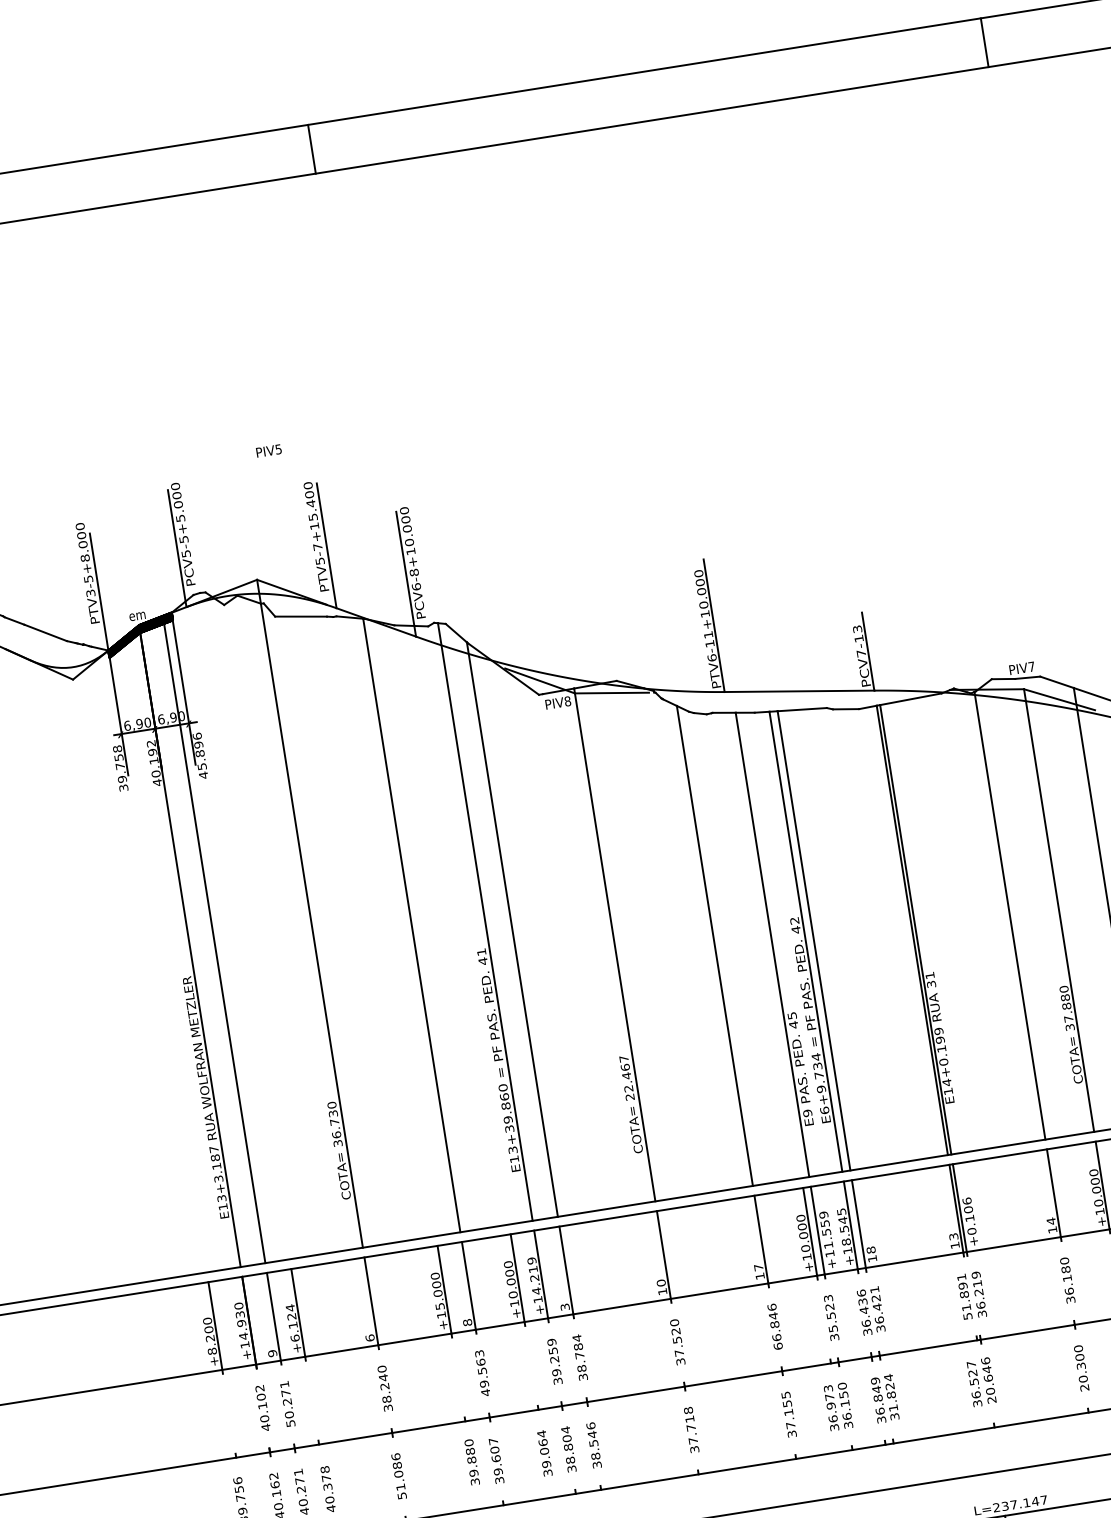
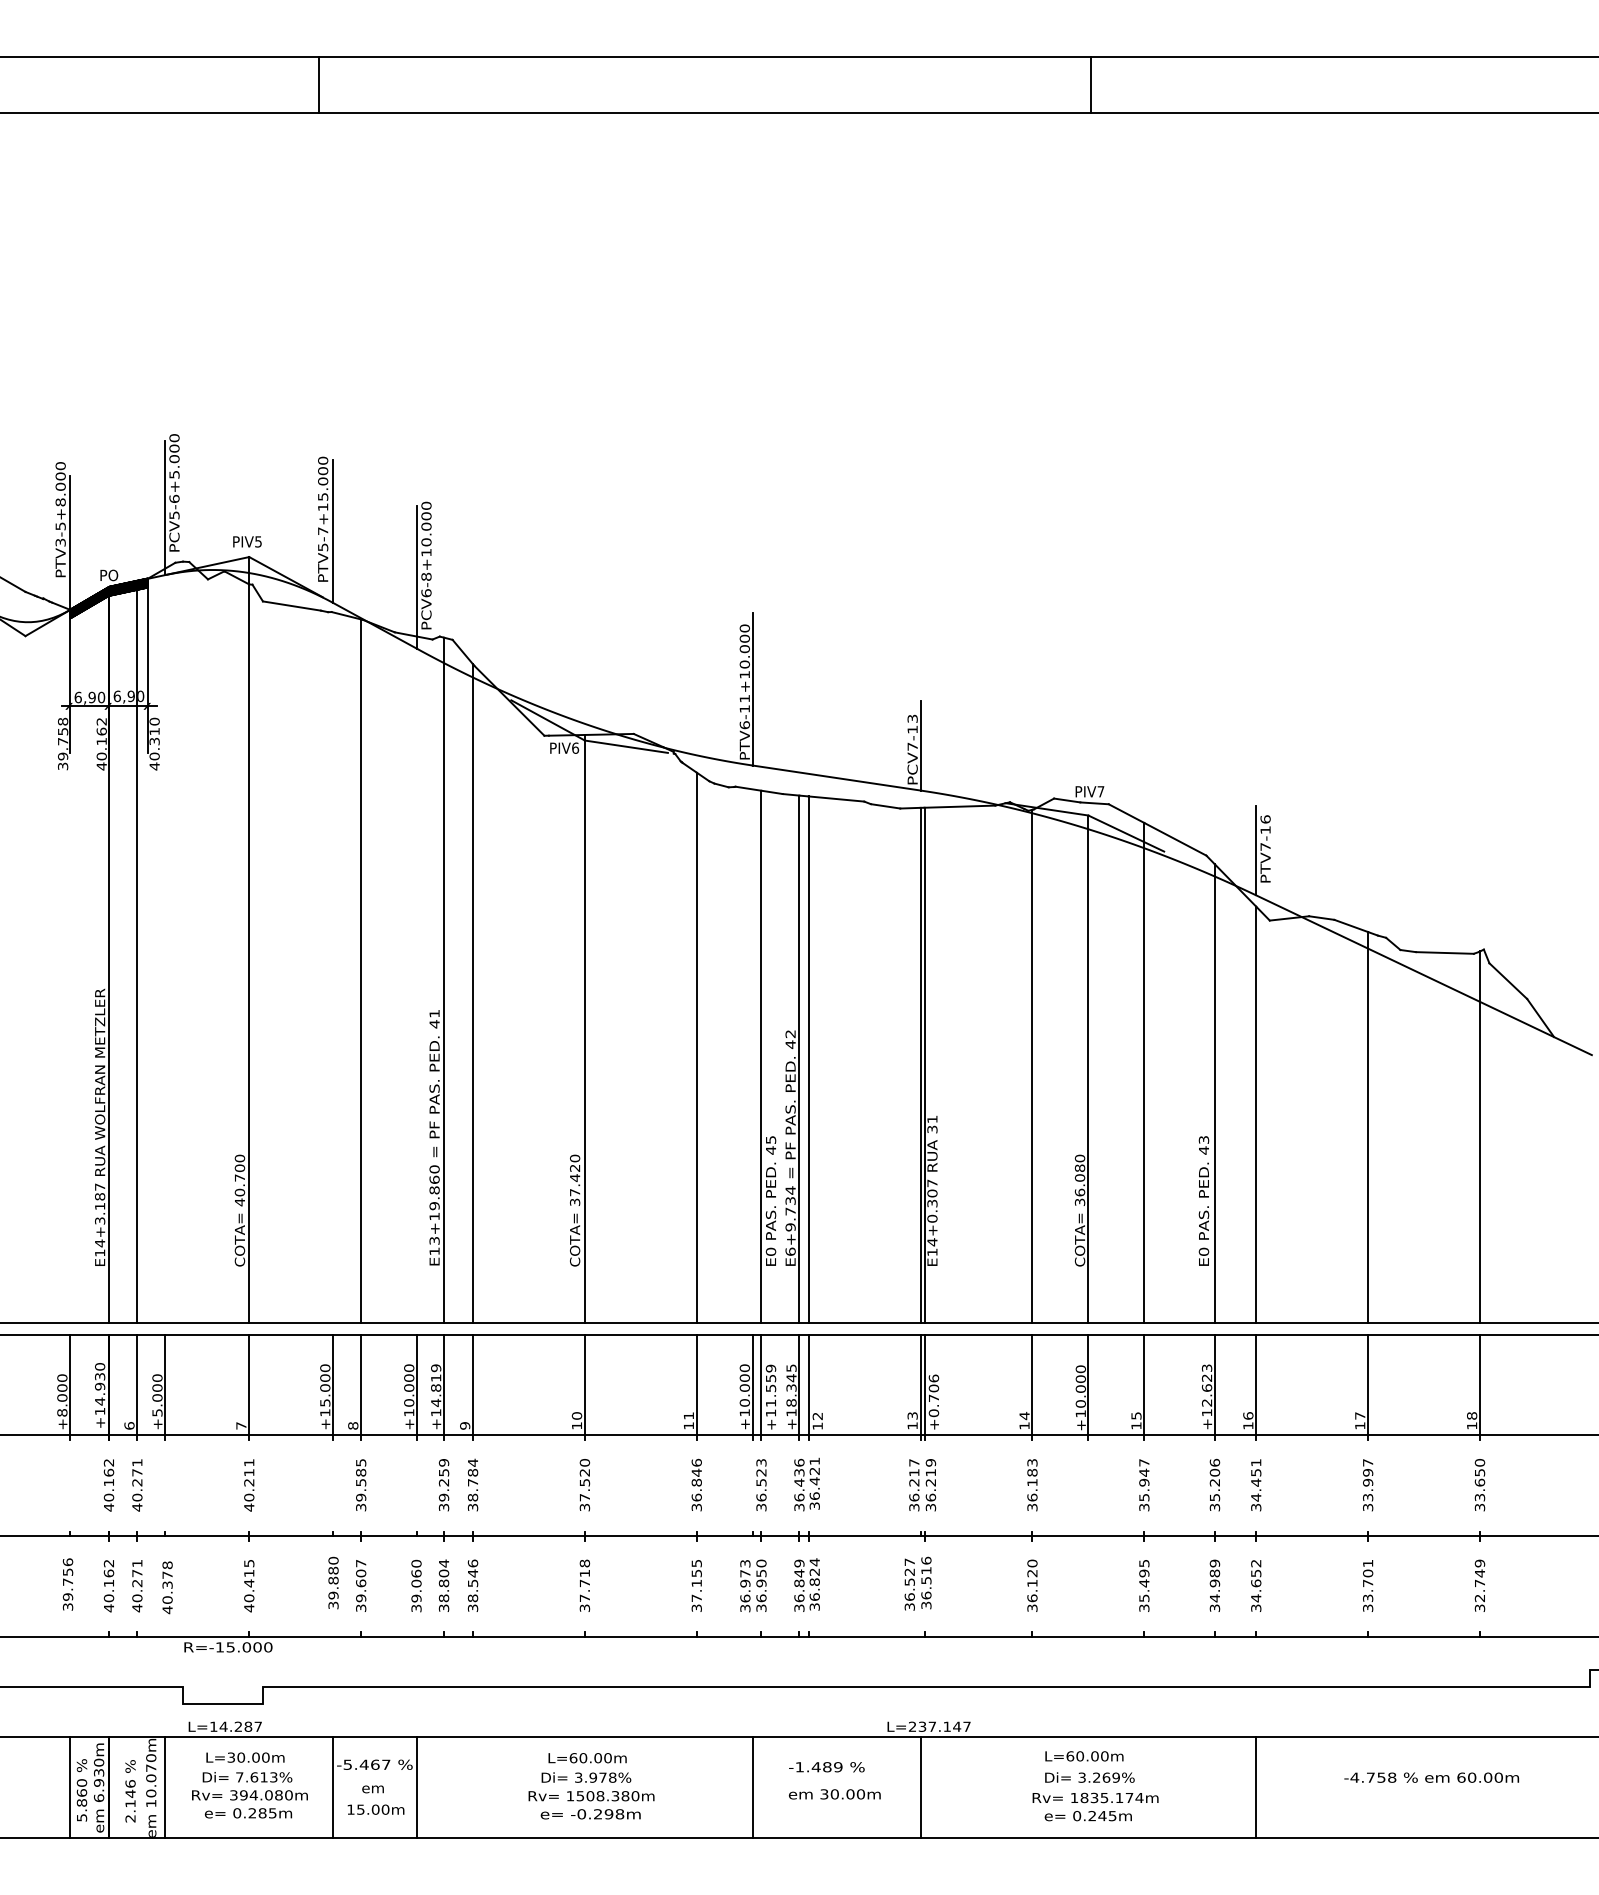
line: (985, 42) -> (1091, 84), moved
line: (312, 148) -> (319, 84), moved
text: (269, 450) -> (247, 541), moved
text: (311, 503) -> (323, 481), PTV5-7+15.400 -> PTV5-7+15.000
text: (183, 539) -> (174, 498), PCV5-5+5.000 -> PCV5-6+5.000
text: (136, 615) -> (108, 575), em -> PO
text: (567, 700) -> (575, 747), PIV8 -> PIV6
text: (199, 751) -> (154, 738), 45.896 -> 40.310
text: (152, 752) -> (101, 731), 40.192 -> 40.162
text: (1067, 1012) -> (1079, 1185), 37.880 -> 36.080
text: (940, 1040) -> (932, 1193), E14+0.199 -> E14+0.307
text: (627, 1077) -> (575, 1179), 22.467 -> 37.420
text: (808, 1112) -> (771, 1251), E9 -> E0
text: (335, 1128) -> (239, 1185), 36.730 -> 40.700
text: (509, 1128) -> (434, 1216), E13+39.860 -> E13+19.860
text: (222, 1198) -> (100, 1243), E13+3.187 -> E14+3.187
text: (969, 1217) -> (933, 1397), +0.106 -> +0.706
text: (843, 1228) -> (790, 1387), +18.545 -> +18.345
text: (870, 1250) -> (817, 1416), 18 -> 12
text: (1064, 1260) -> (1032, 1462), 36.180 -> 36.183
text: (758, 1267) -> (688, 1415), 17 -> 11
text: (534, 1277) -> (436, 1387), +14.219 -> +14.819
text: (964, 1296) -> (914, 1484), 51.891 -> 36.217
text: (565, 1306) -> (465, 1425), 3 -> 9
text: (292, 1323) -> (157, 1395), +6.124 -> +5.000
text: (833, 1328) -> (761, 1497), 35.523 -> 36.523
text: (370, 1337) -> (241, 1425), 6 -> 7
text: (210, 1338) -> (62, 1397), +8.200 -> +8.000
text: (778, 1346) -> (696, 1507), 66.846 -> 36.846
text: (272, 1353) -> (129, 1425), 9 -> 6
text: (1082, 1372) -> (1032, 1590), 20.300 -> 36.120
text: (483, 1373) -> (361, 1485), 49.563 -> 39.585
text: (989, 1384) -> (926, 1587), 20.646 -> 36.516
text: (385, 1388) -> (249, 1485), 38.240 -> 40.211
text: (260, 1397) -> (108, 1472), 40.102 -> 40.162
text: (845, 1403) -> (761, 1583), 36.150 -> 36.950
text: (893, 1407) -> (814, 1596), 31.824 -> 36.824
text: (290, 1423) -> (137, 1507), 50.271 -> 40.271
text: (541, 1433) -> (416, 1563), 39.064 -> 39.060
text: (399, 1476) -> (249, 1585), 51.086 -> 40.415

